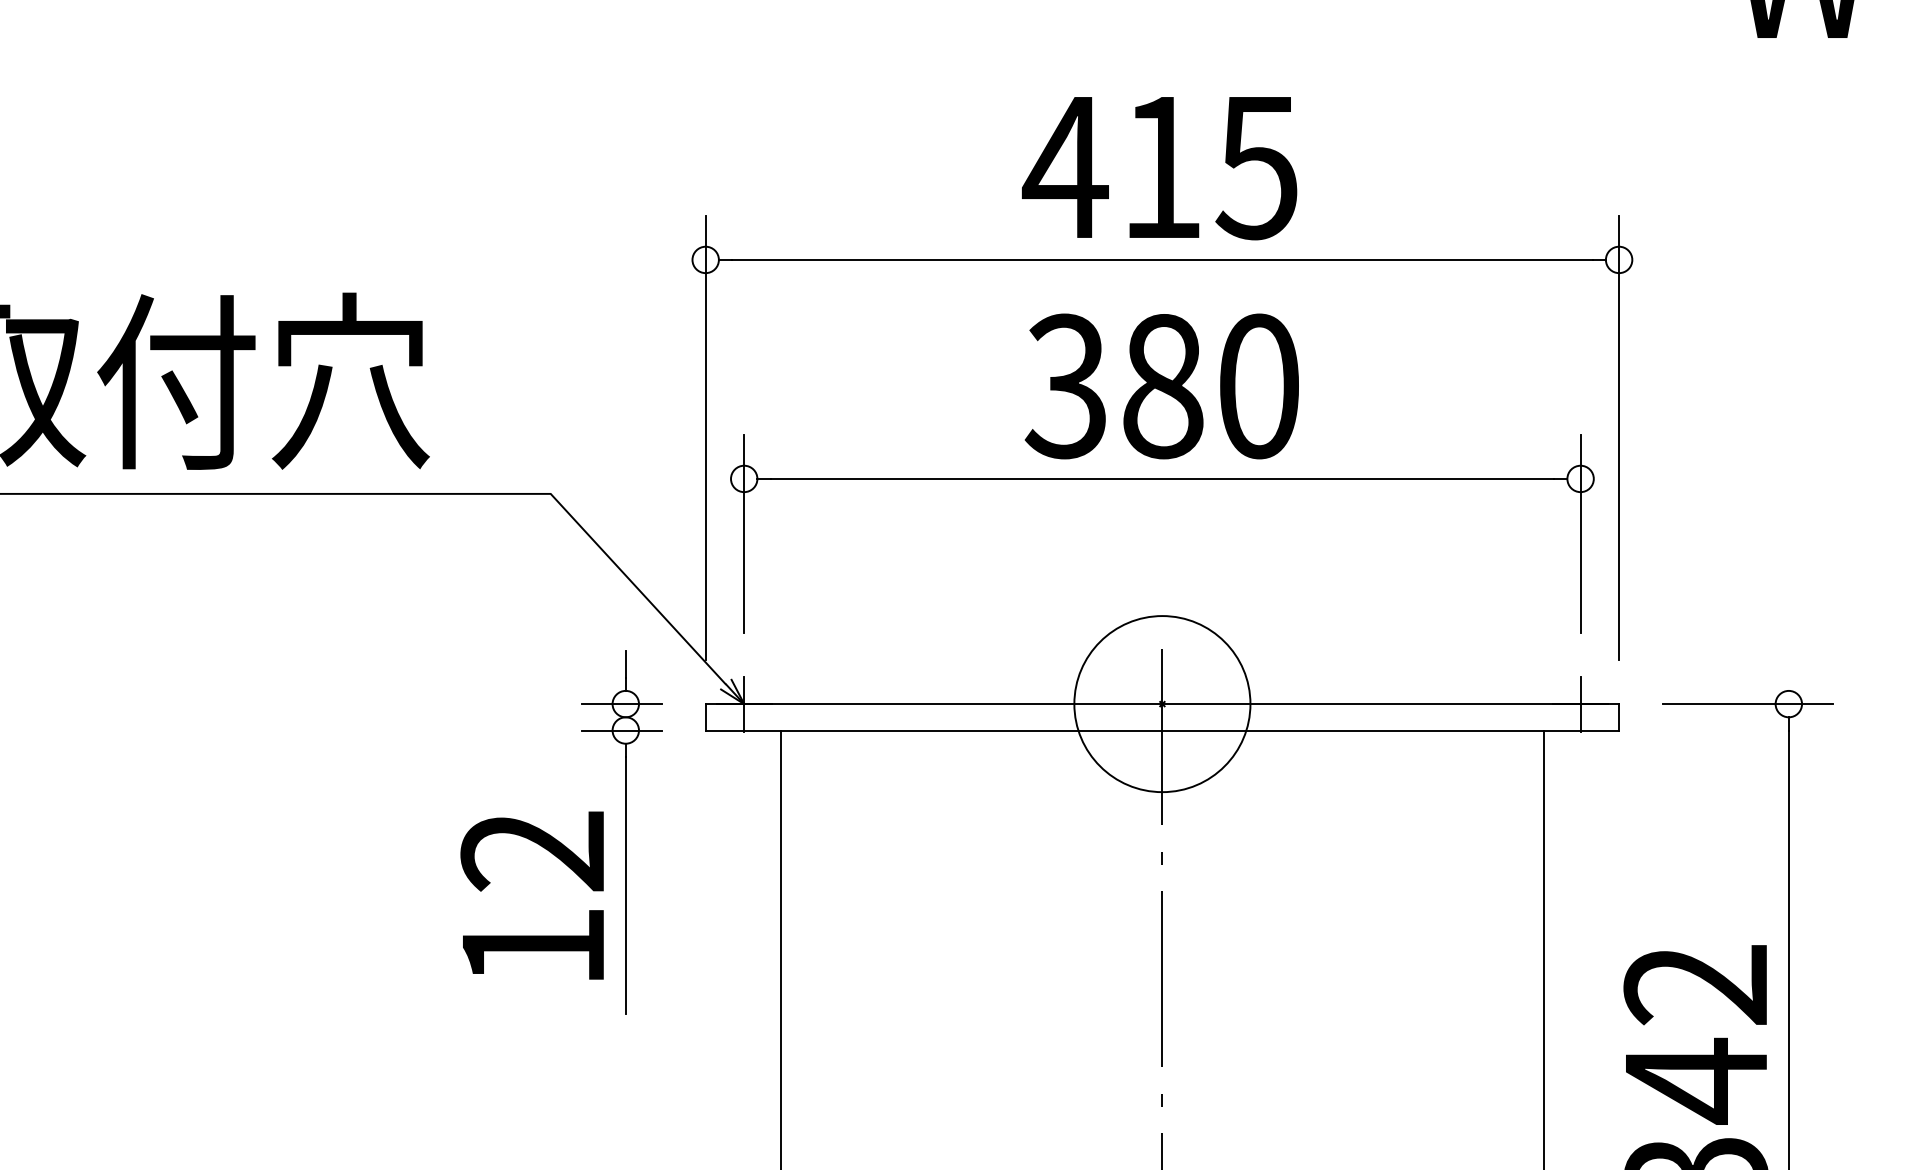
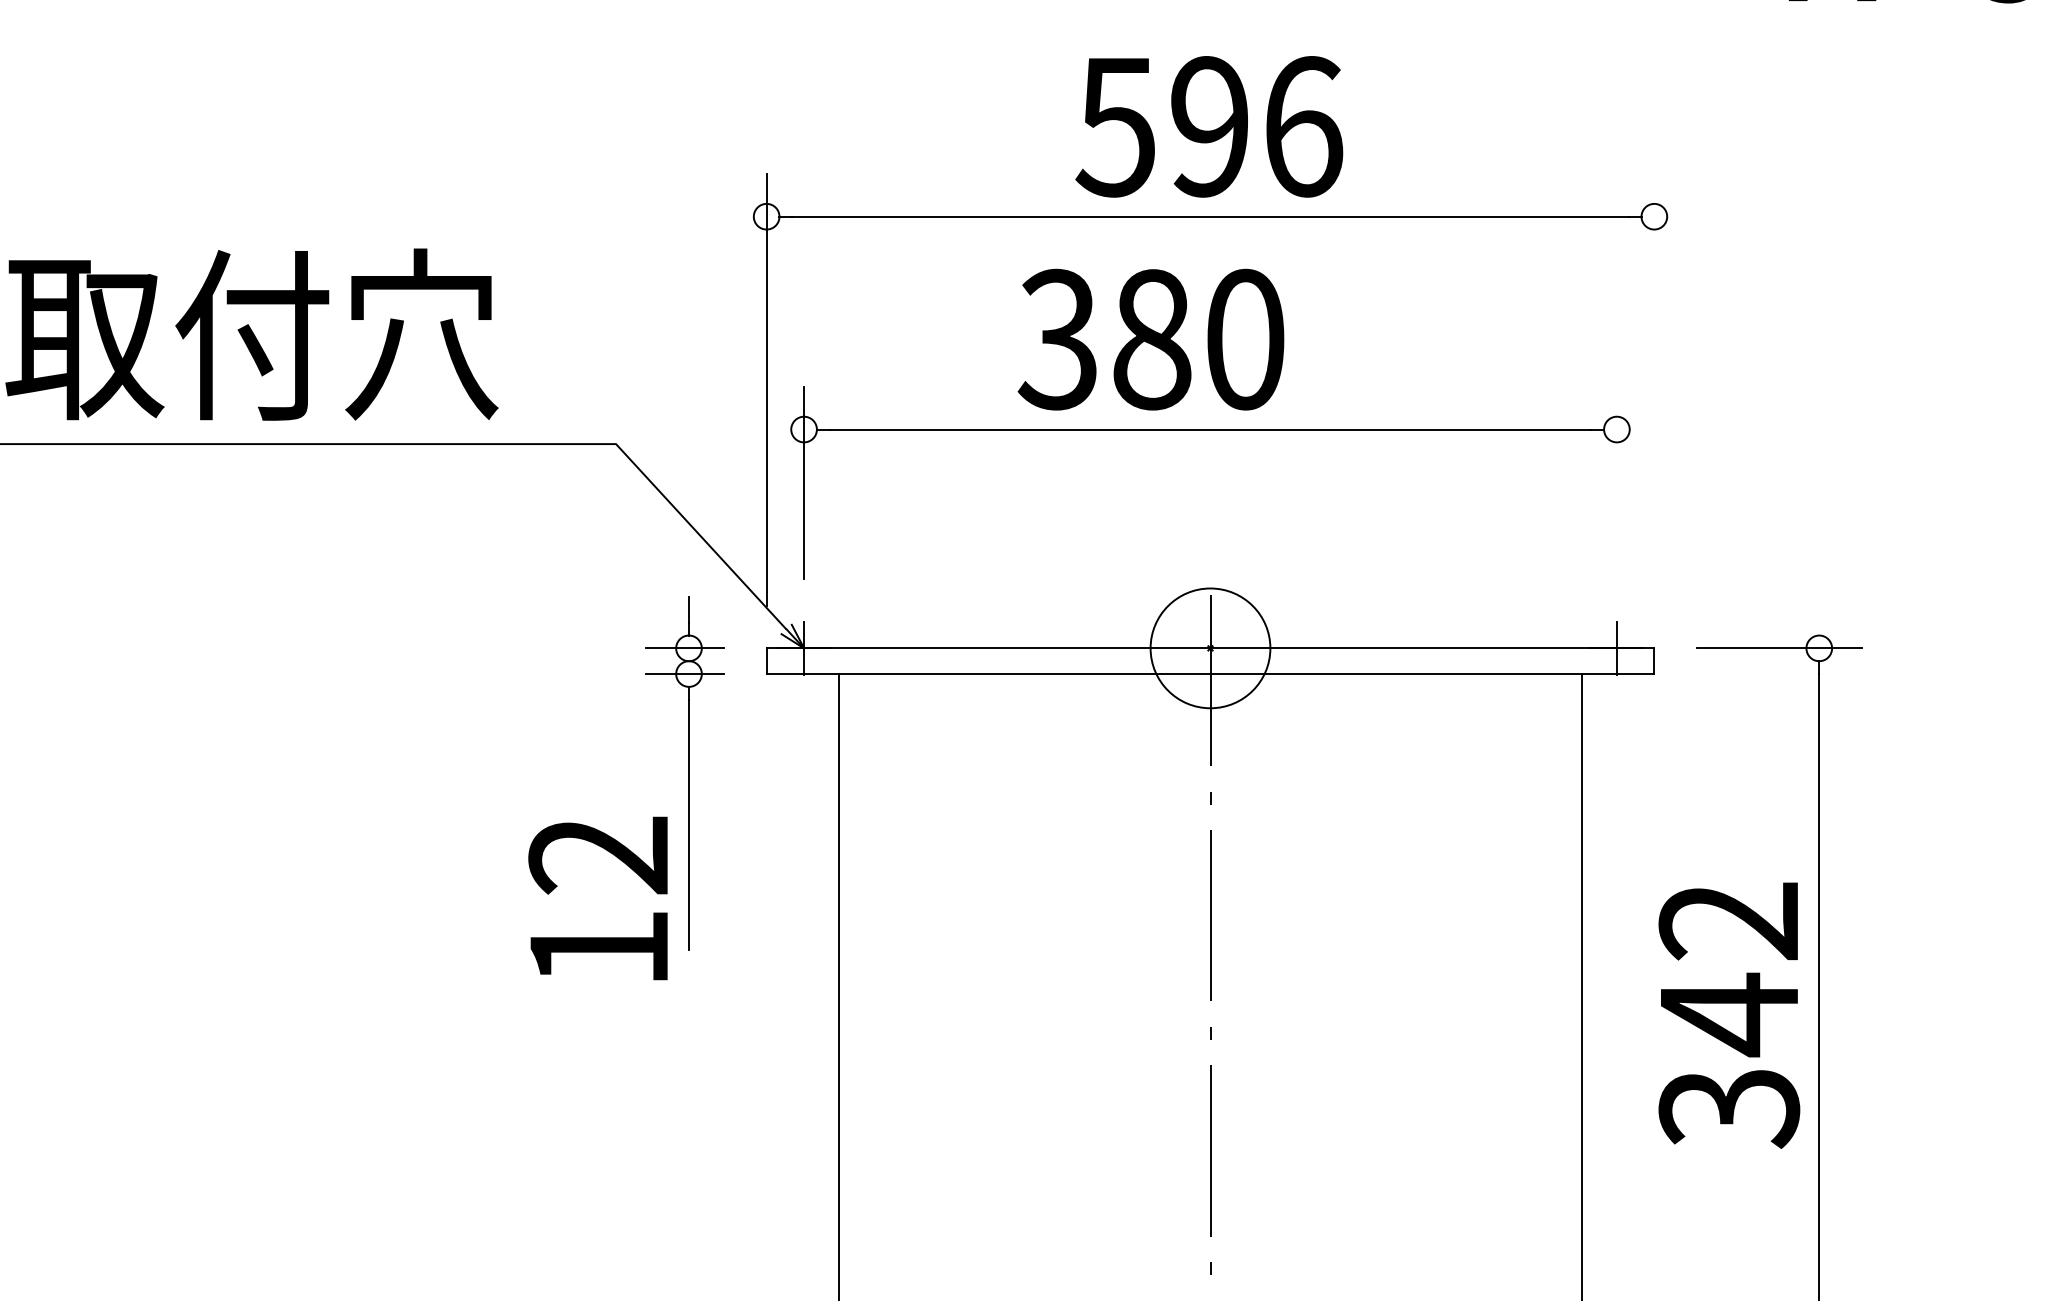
text: (1160, 167) -> (1208, 126), 415 -> 596
text: (1161, 386) -> (1150, 339), moved
line: (1619, 437) -> (1654, 389), removed
line: (1580, 533) -> (1616, 482), removed
circle: (1162, 703) -> (1210, 647), size x0.7
text: (531, 895) -> (597, 898), moved

